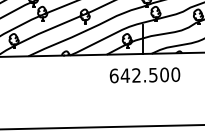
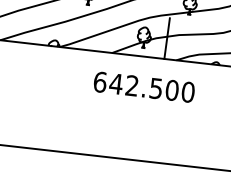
text: (144, 75) -> (143, 87), moved

